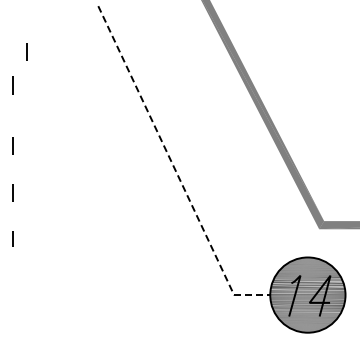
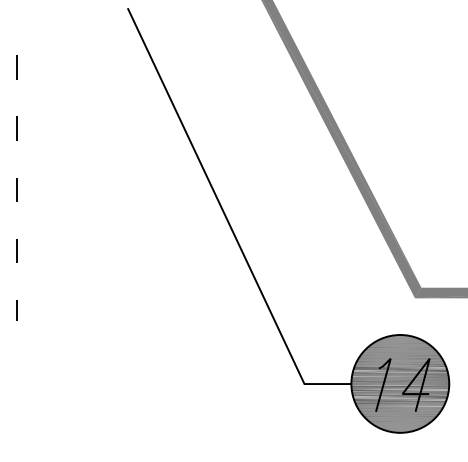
line: (26, 51) -> (16, 67), moved
line: (12, 85) -> (16, 128), moved
line: (174, 167) -> (226, 217), dashed -> solid

